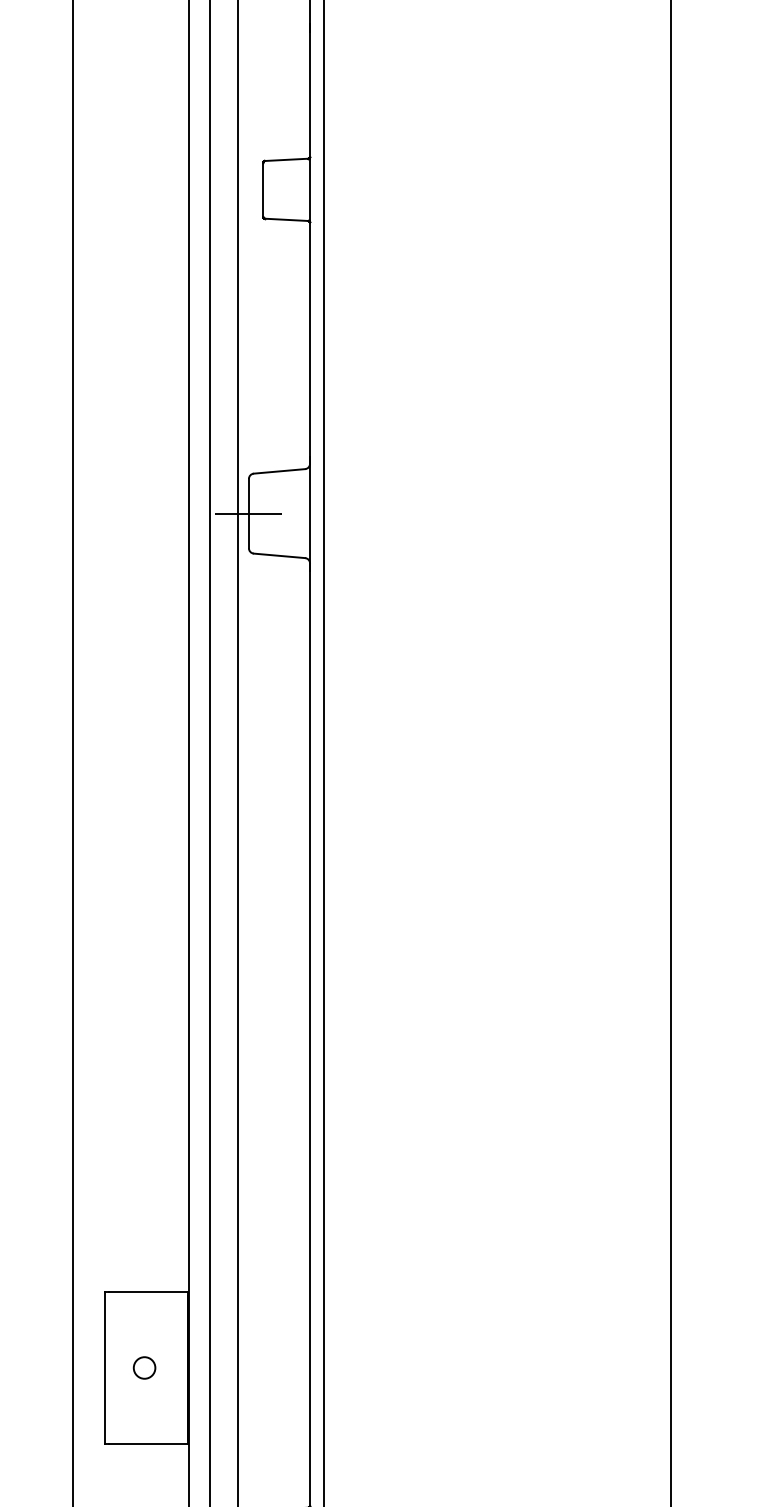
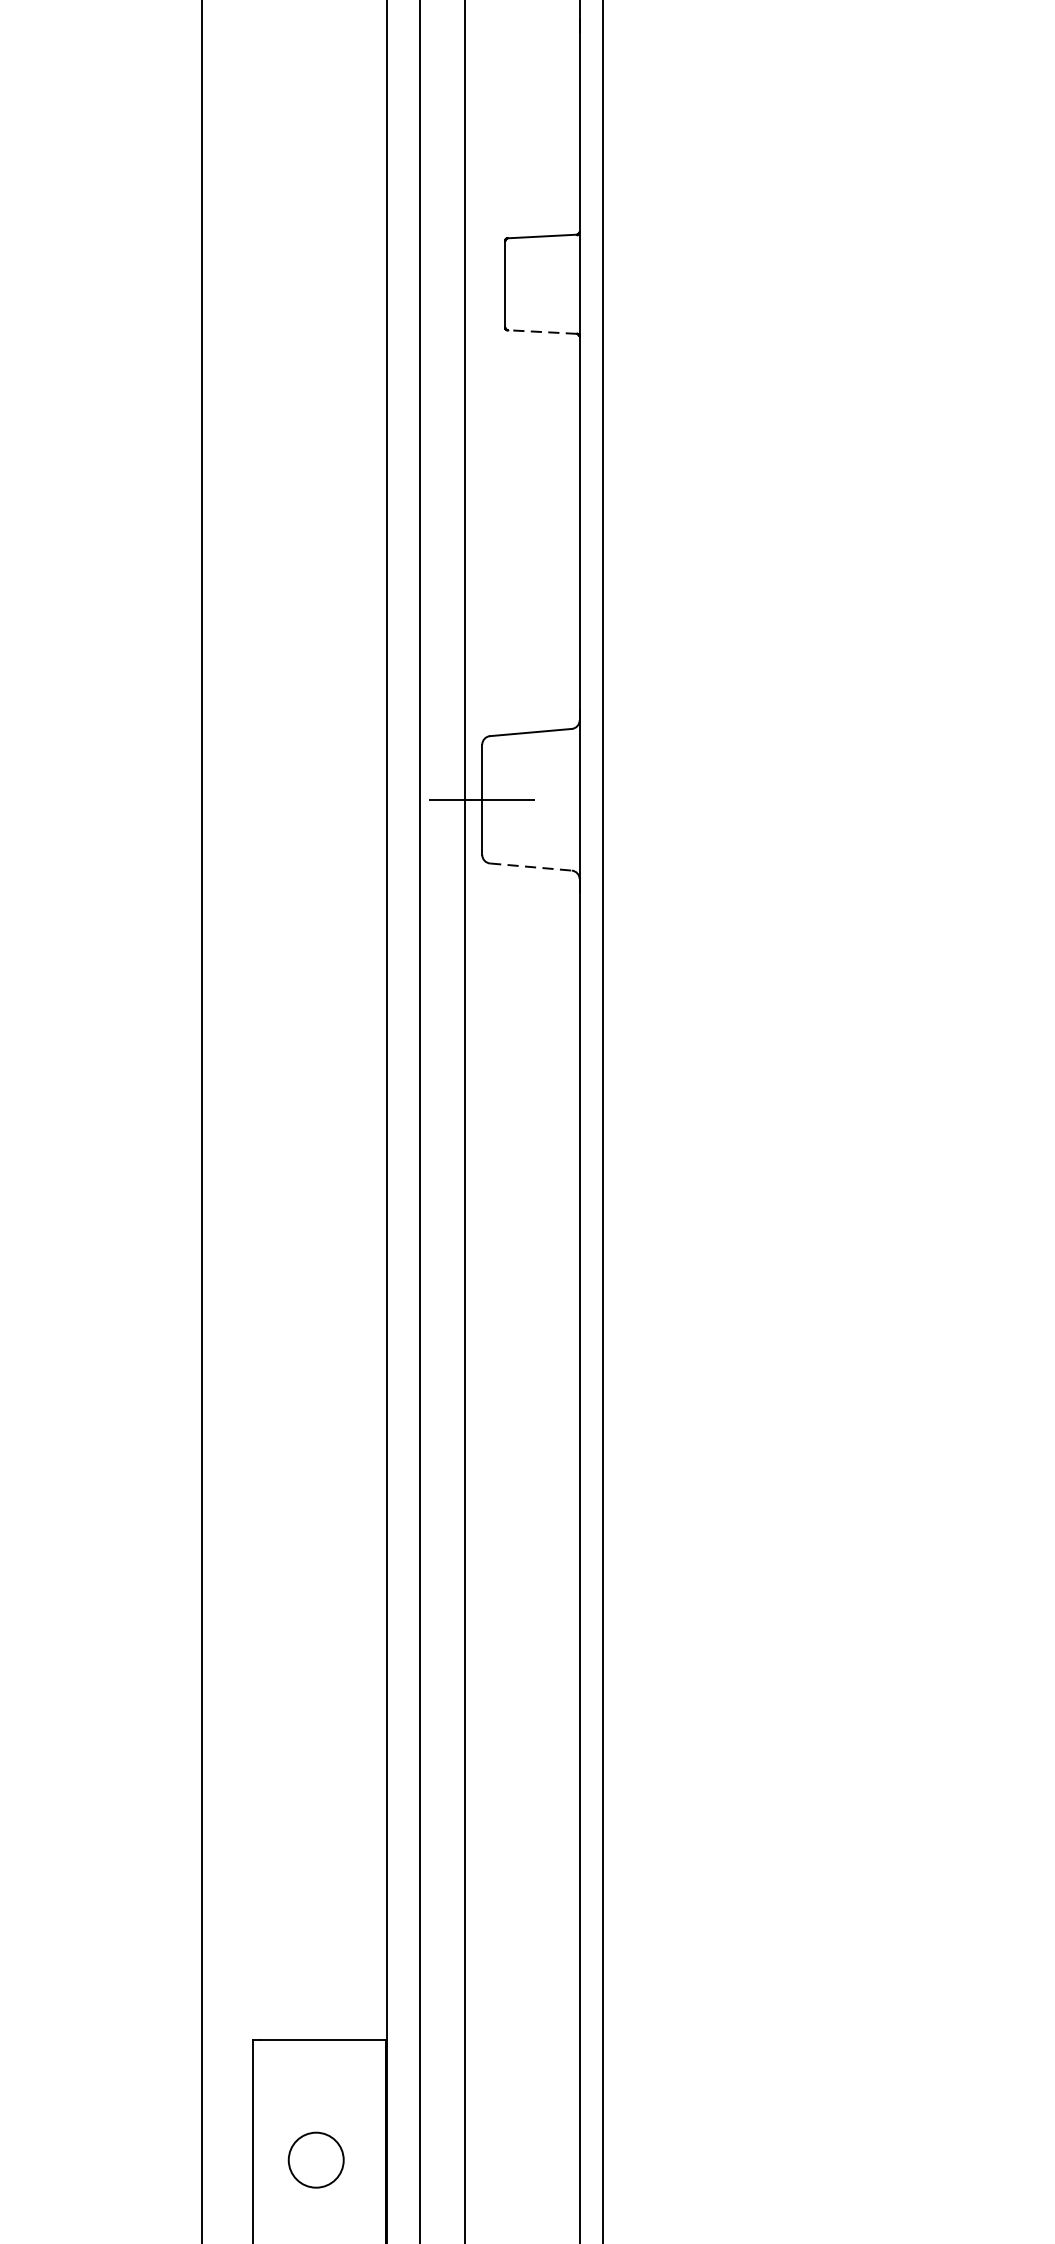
line: (286, 219) -> (542, 331), solid -> dashed
line: (279, 555) -> (530, 866), solid -> dashed
circle: (144, 1367) -> (315, 2159), size x1.6

